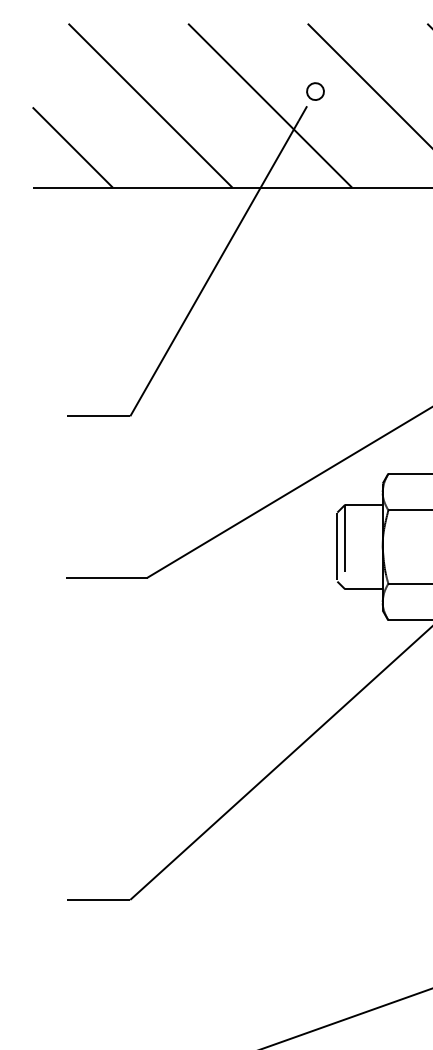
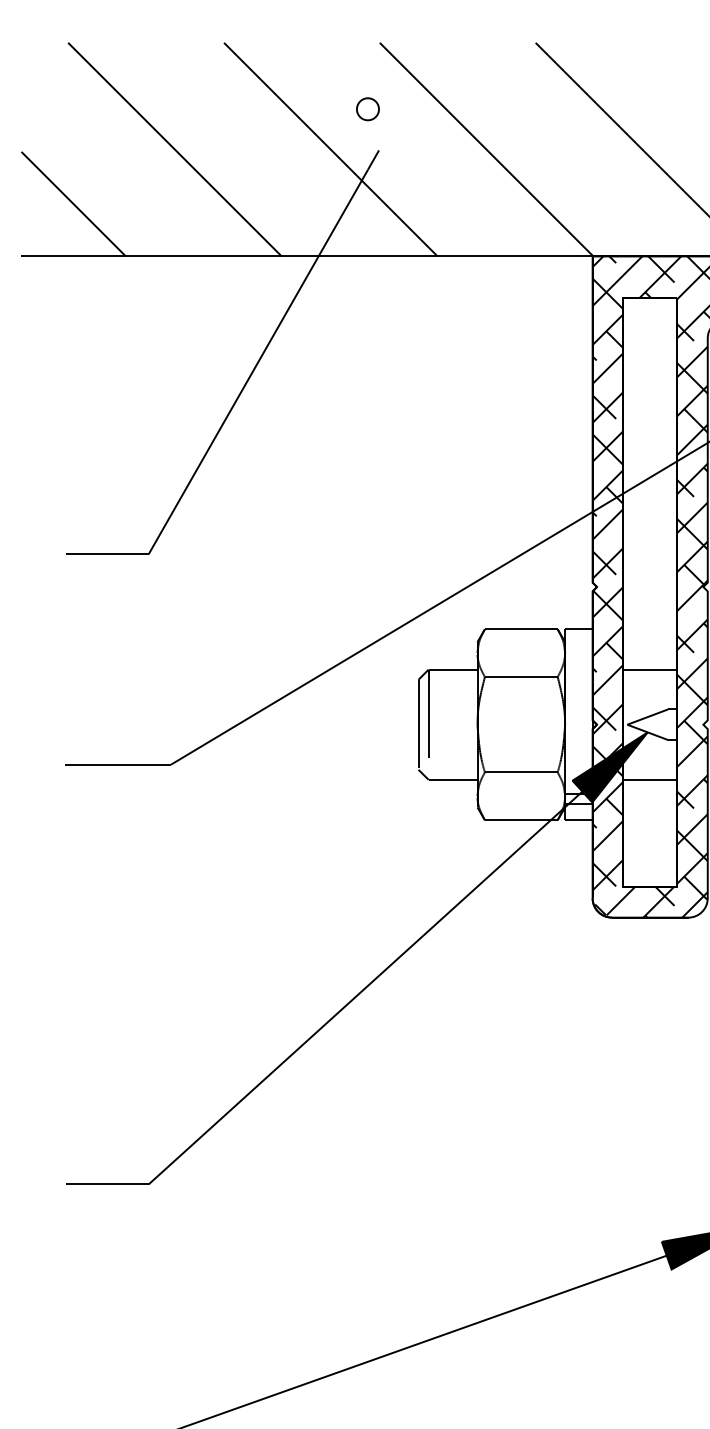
part: (315, 91) -> (367, 109), moved

